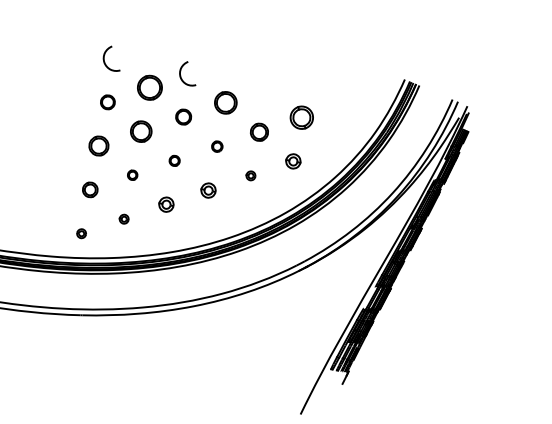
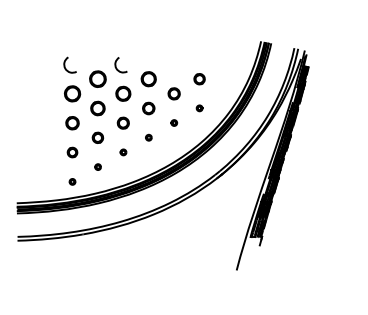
part: (107, 101) -> (72, 93), size x1.67
part: (183, 116) -> (123, 93), size x1.43
part: (301, 118) -> (199, 79), size x0.71
part: (216, 146) -> (148, 108), size x1.67
part: (173, 159) -> (122, 122), size x1.67
part: (292, 161) -> (199, 108), size x0.62
part: (132, 174) -> (97, 137), size x1.67
part: (208, 189) -> (148, 137), size x0.62
part: (166, 204) -> (123, 152), size x0.62

